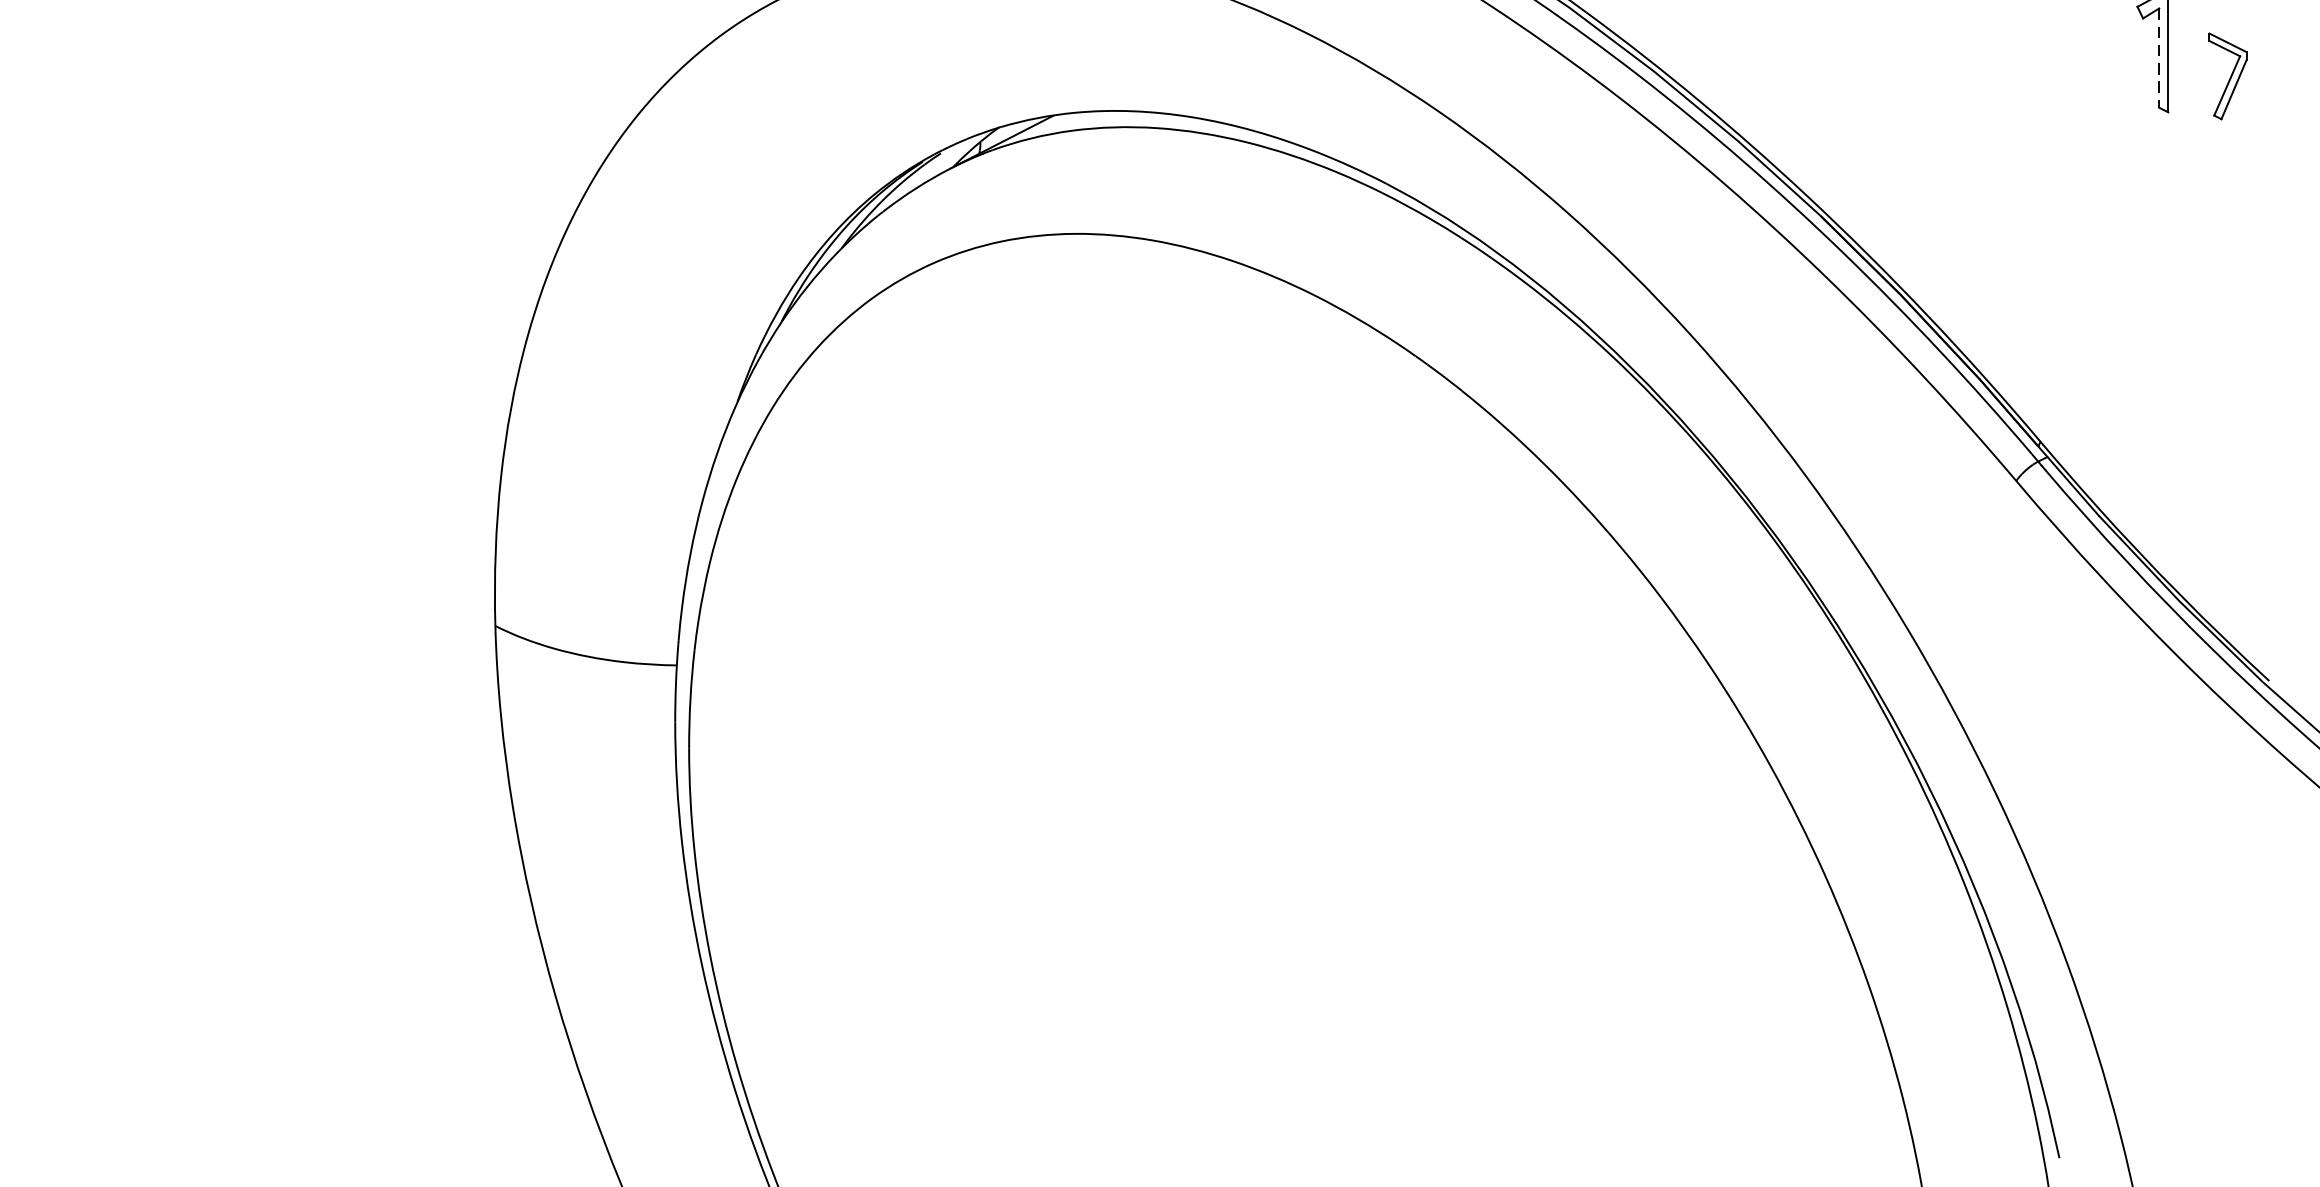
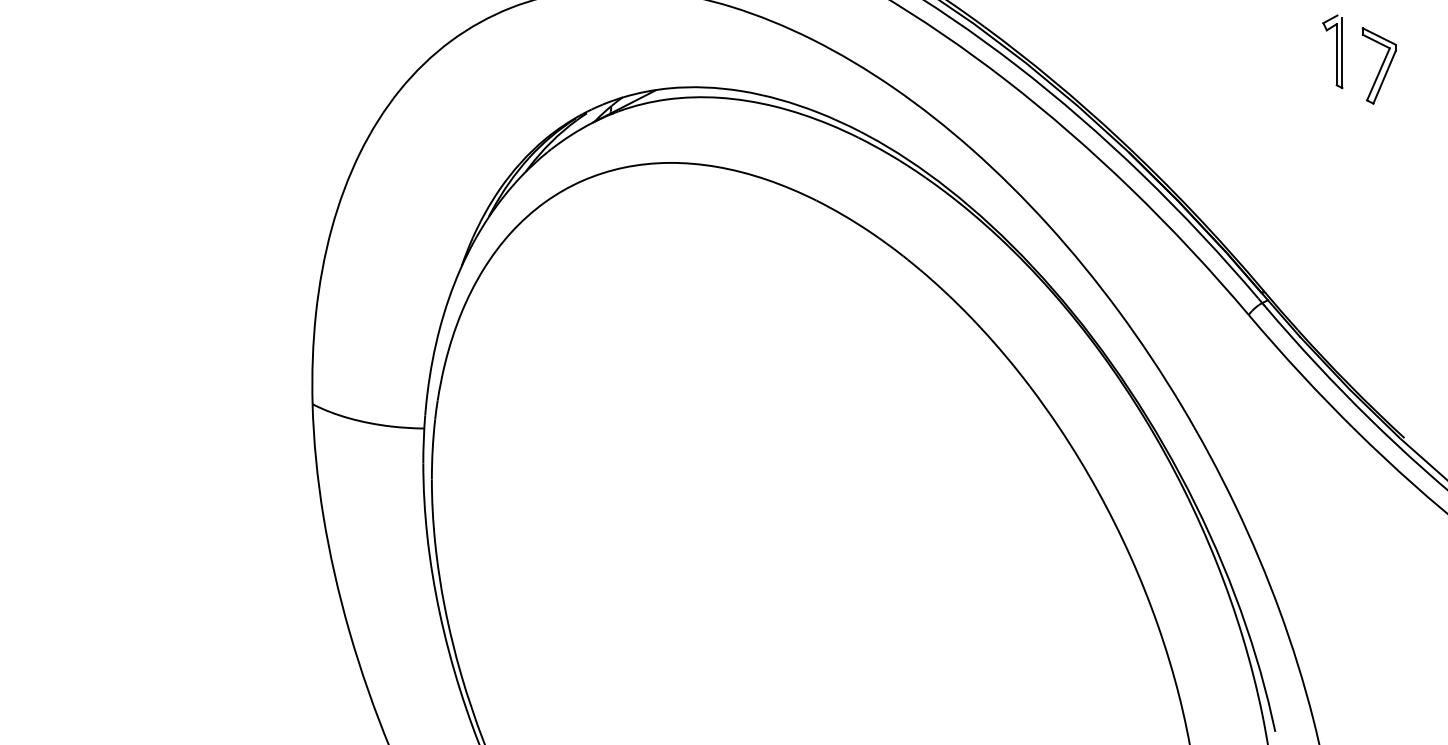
line: (2158, 57) -> (1336, 54), dashed -> solid
part: (2227, 75) -> (1378, 65), size x1.43

